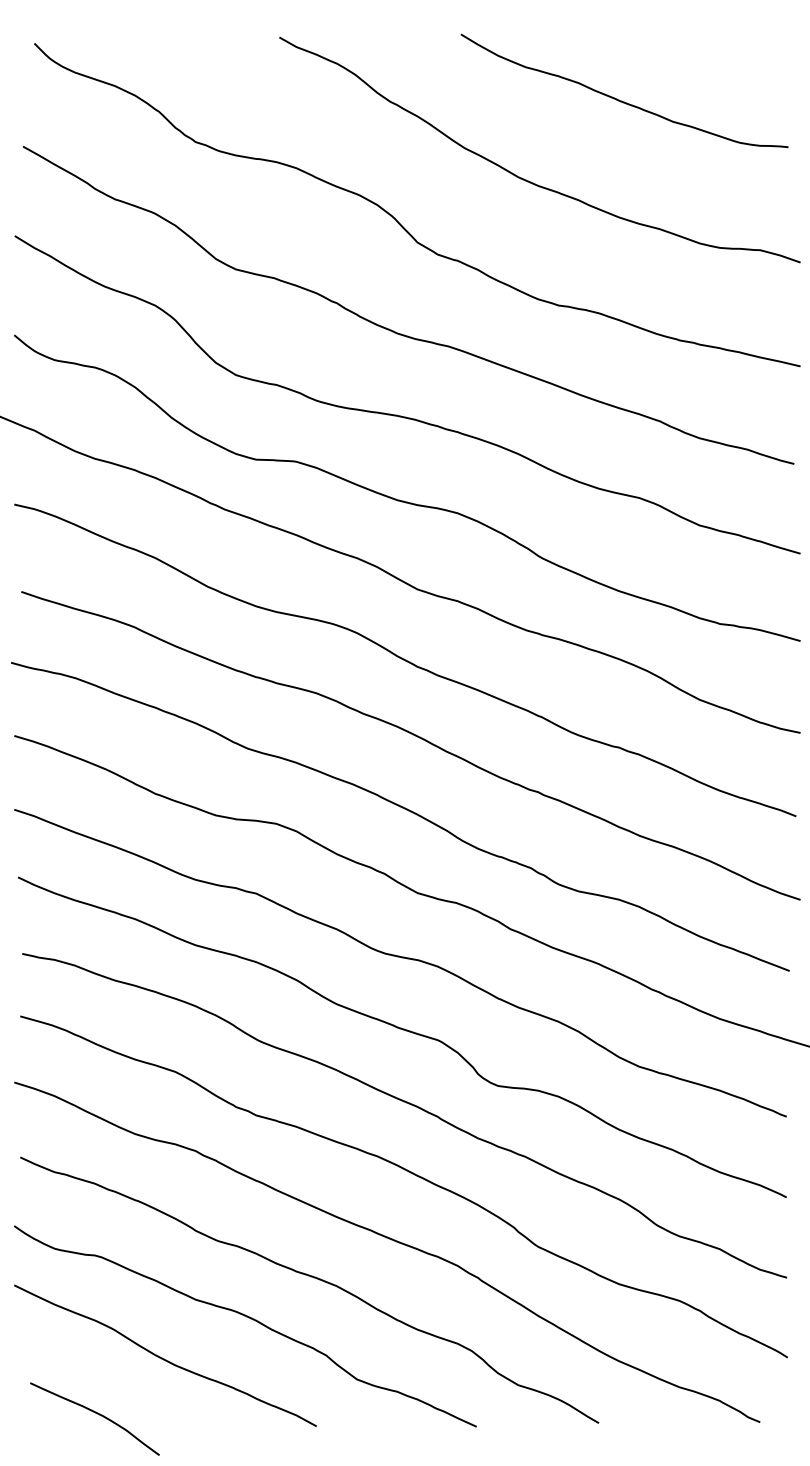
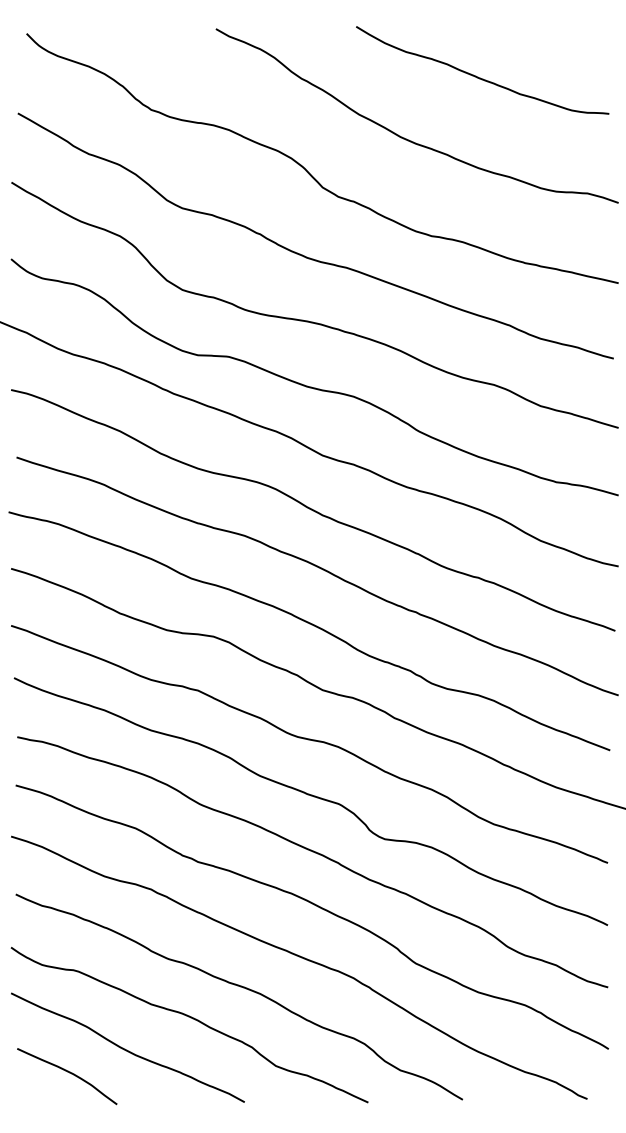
curve: (97, 1414) -> (69, 1073), moved

